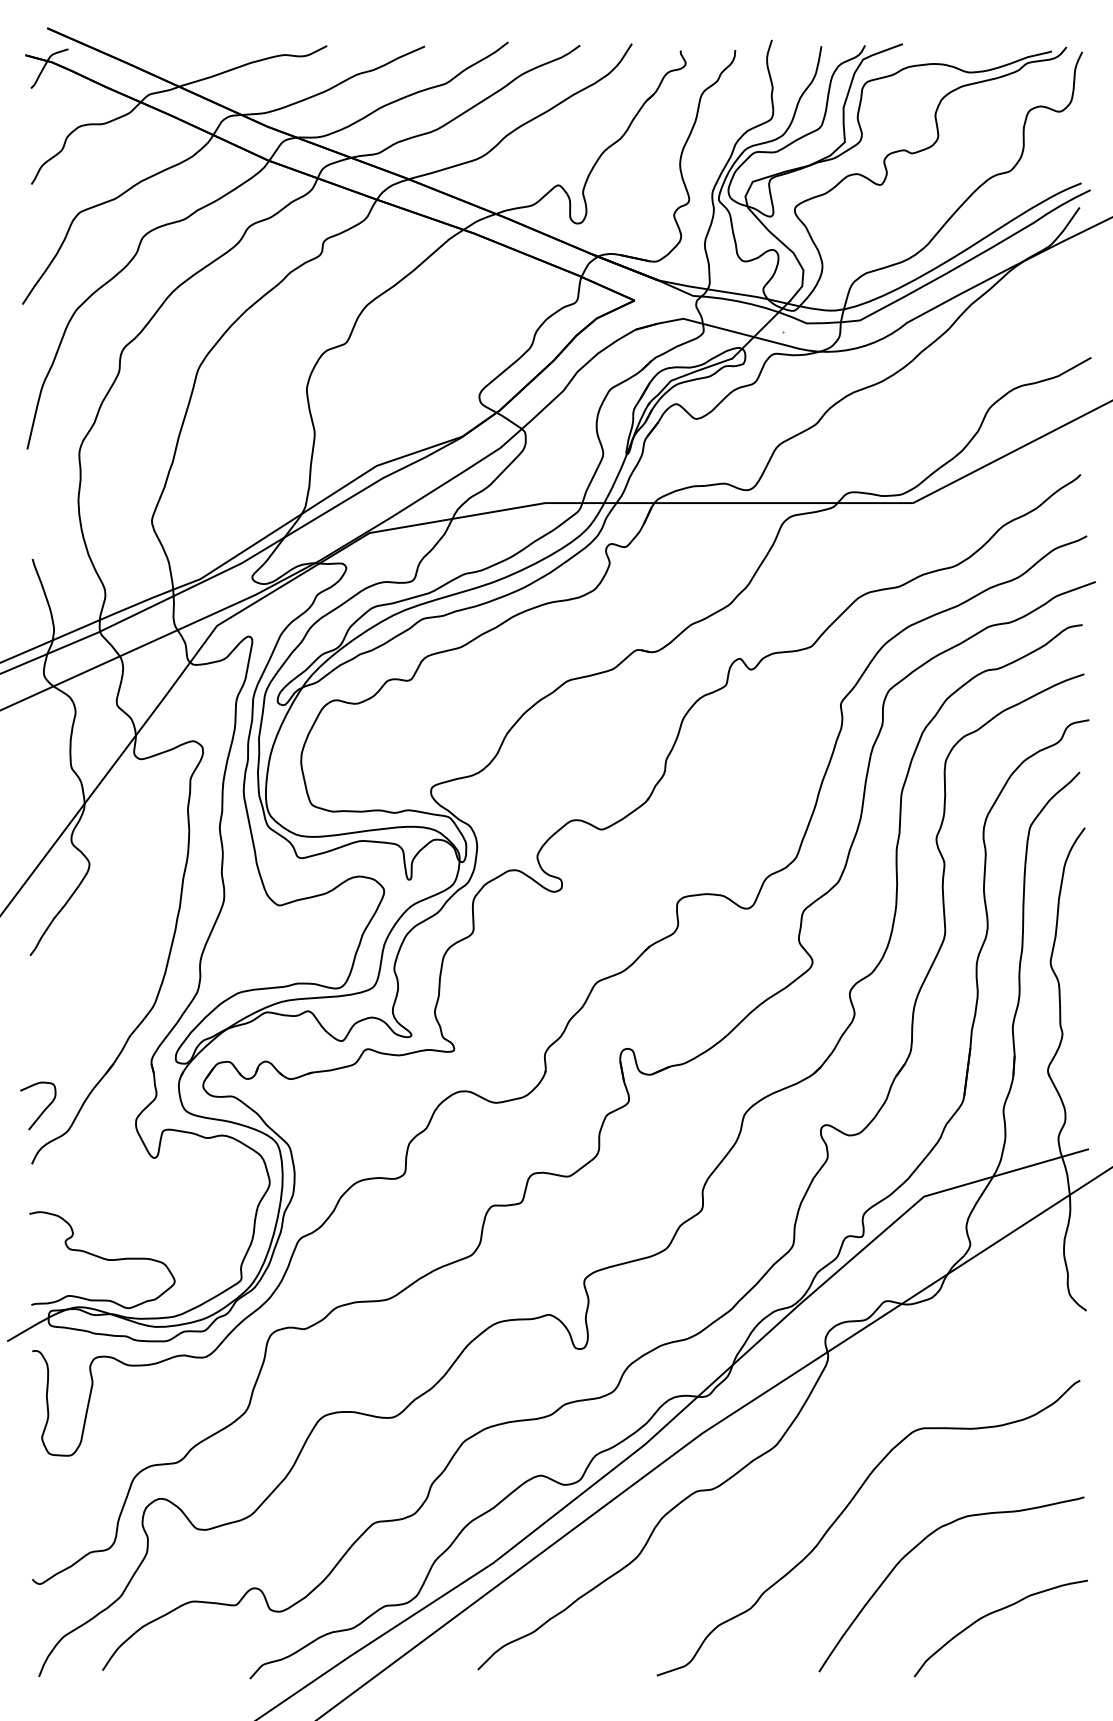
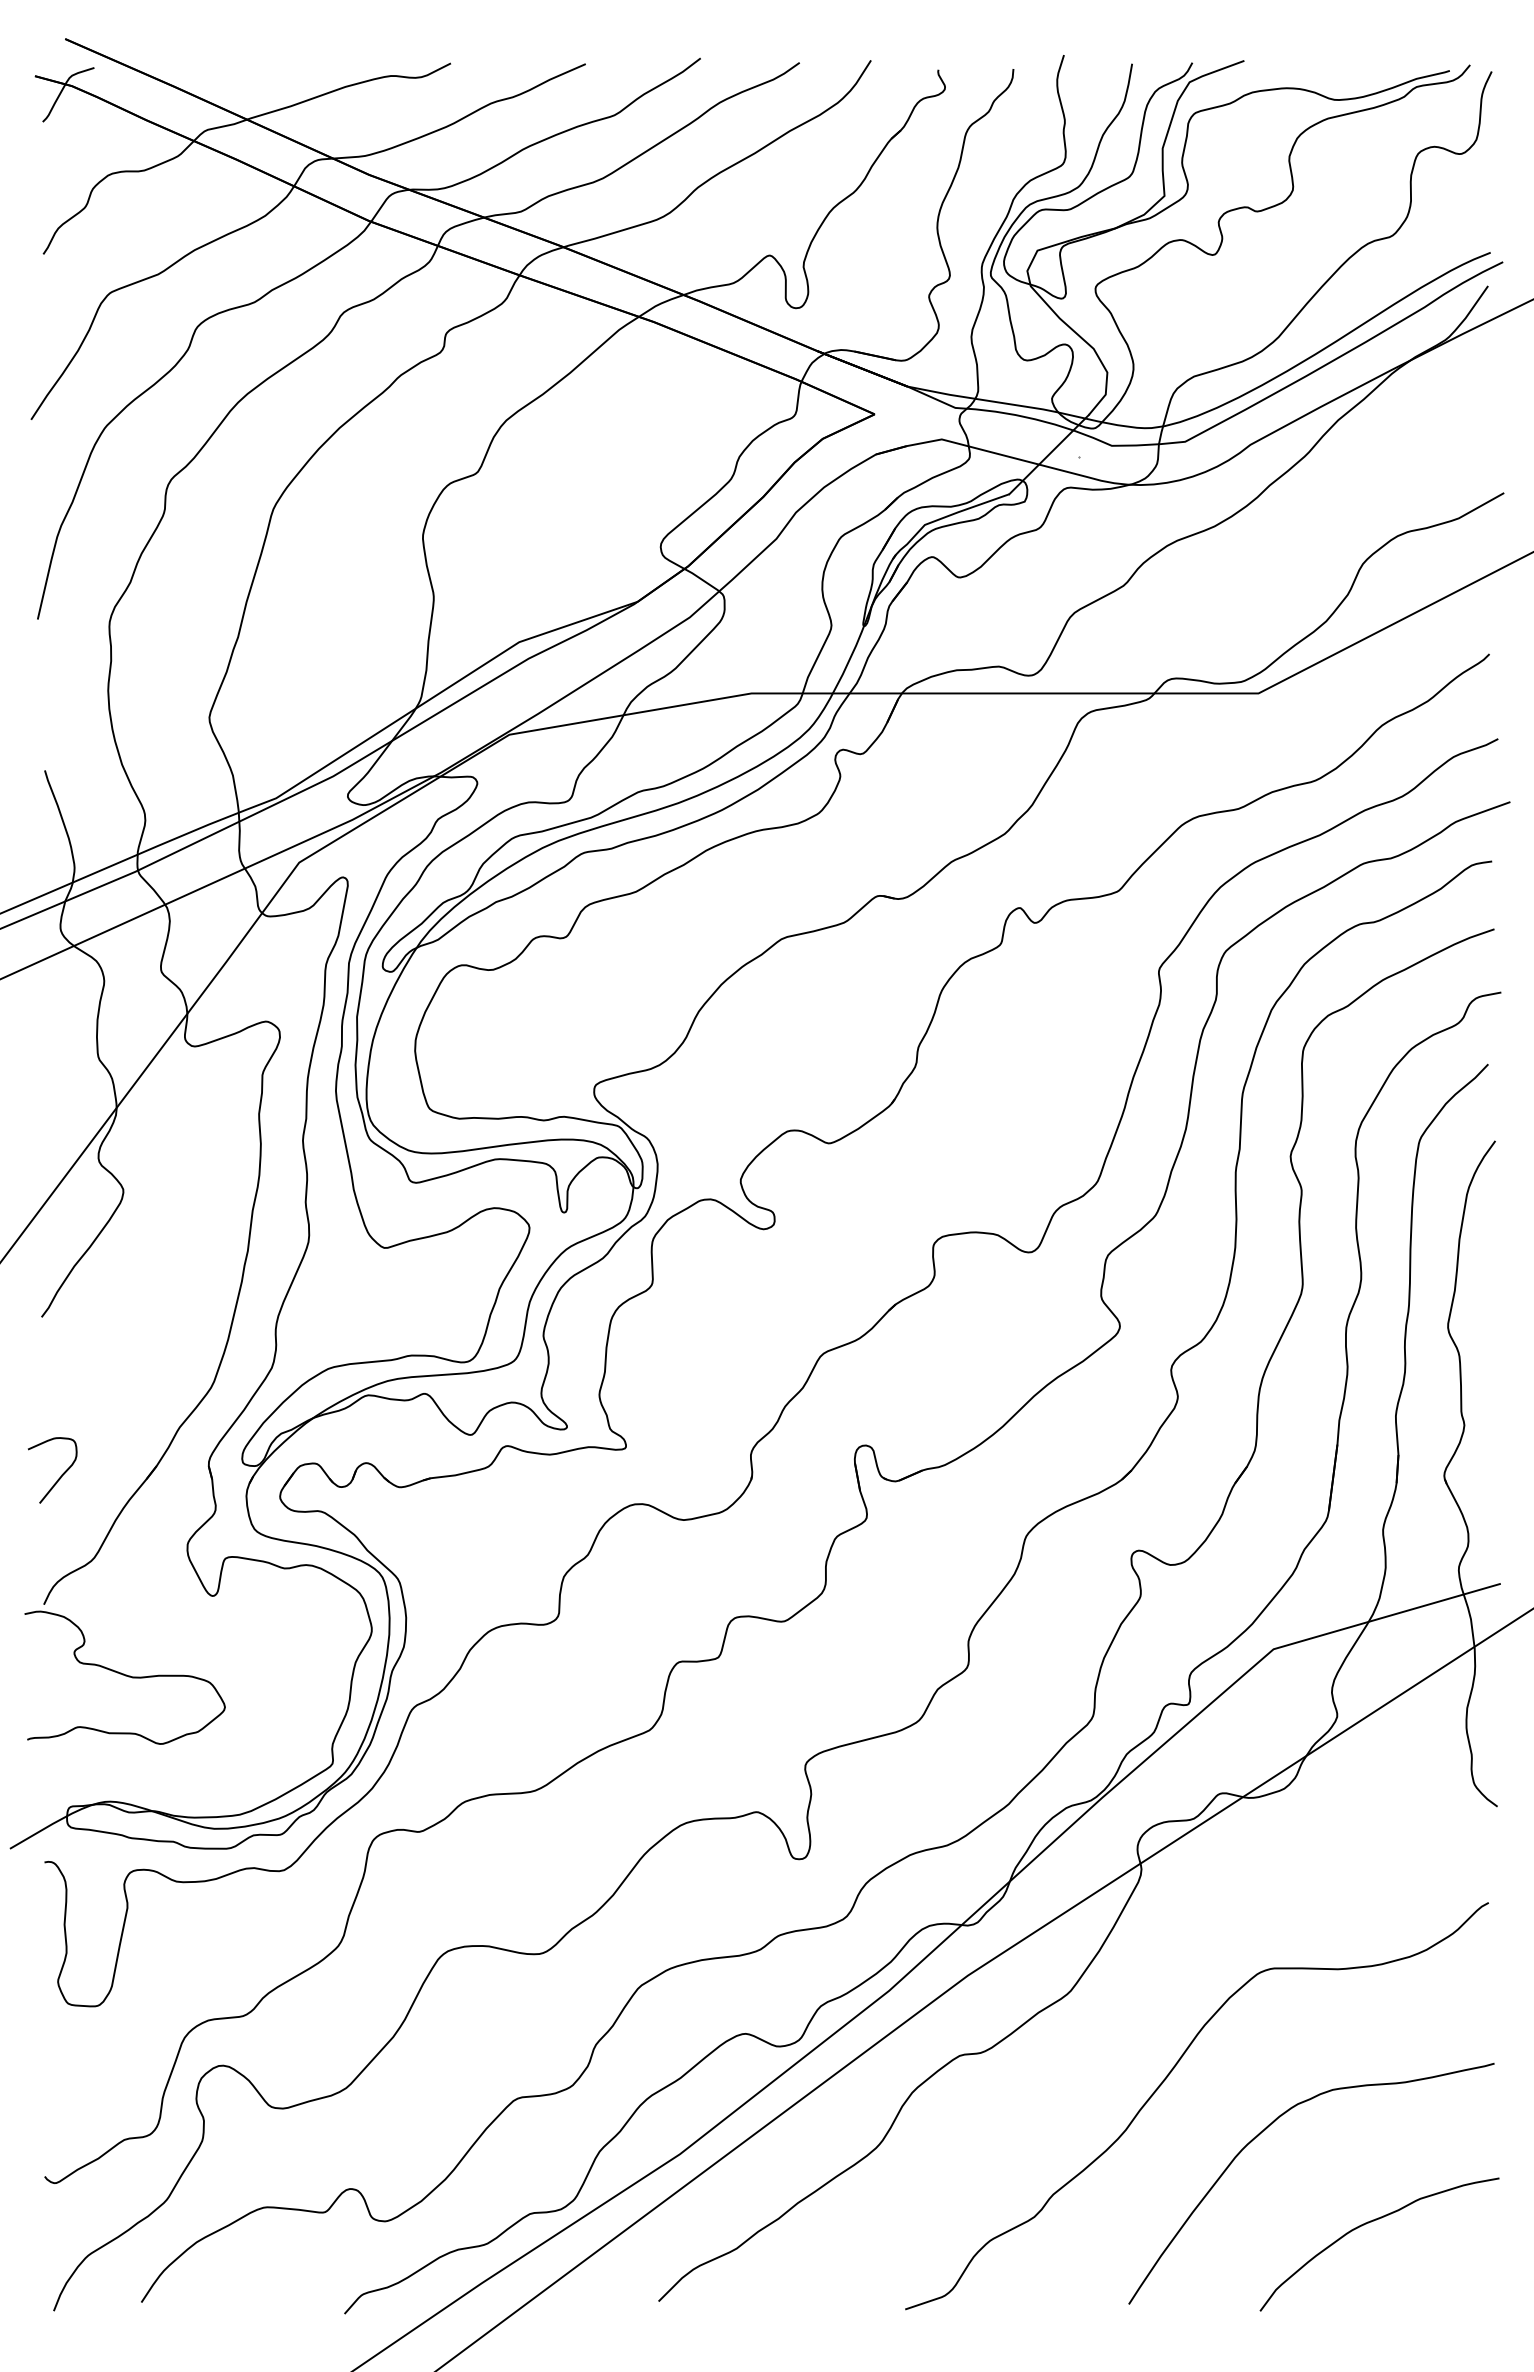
curve: (44, 1109) -> (61, 1474), moved
curve: (102, 1259) -> (125, 1676), moved

